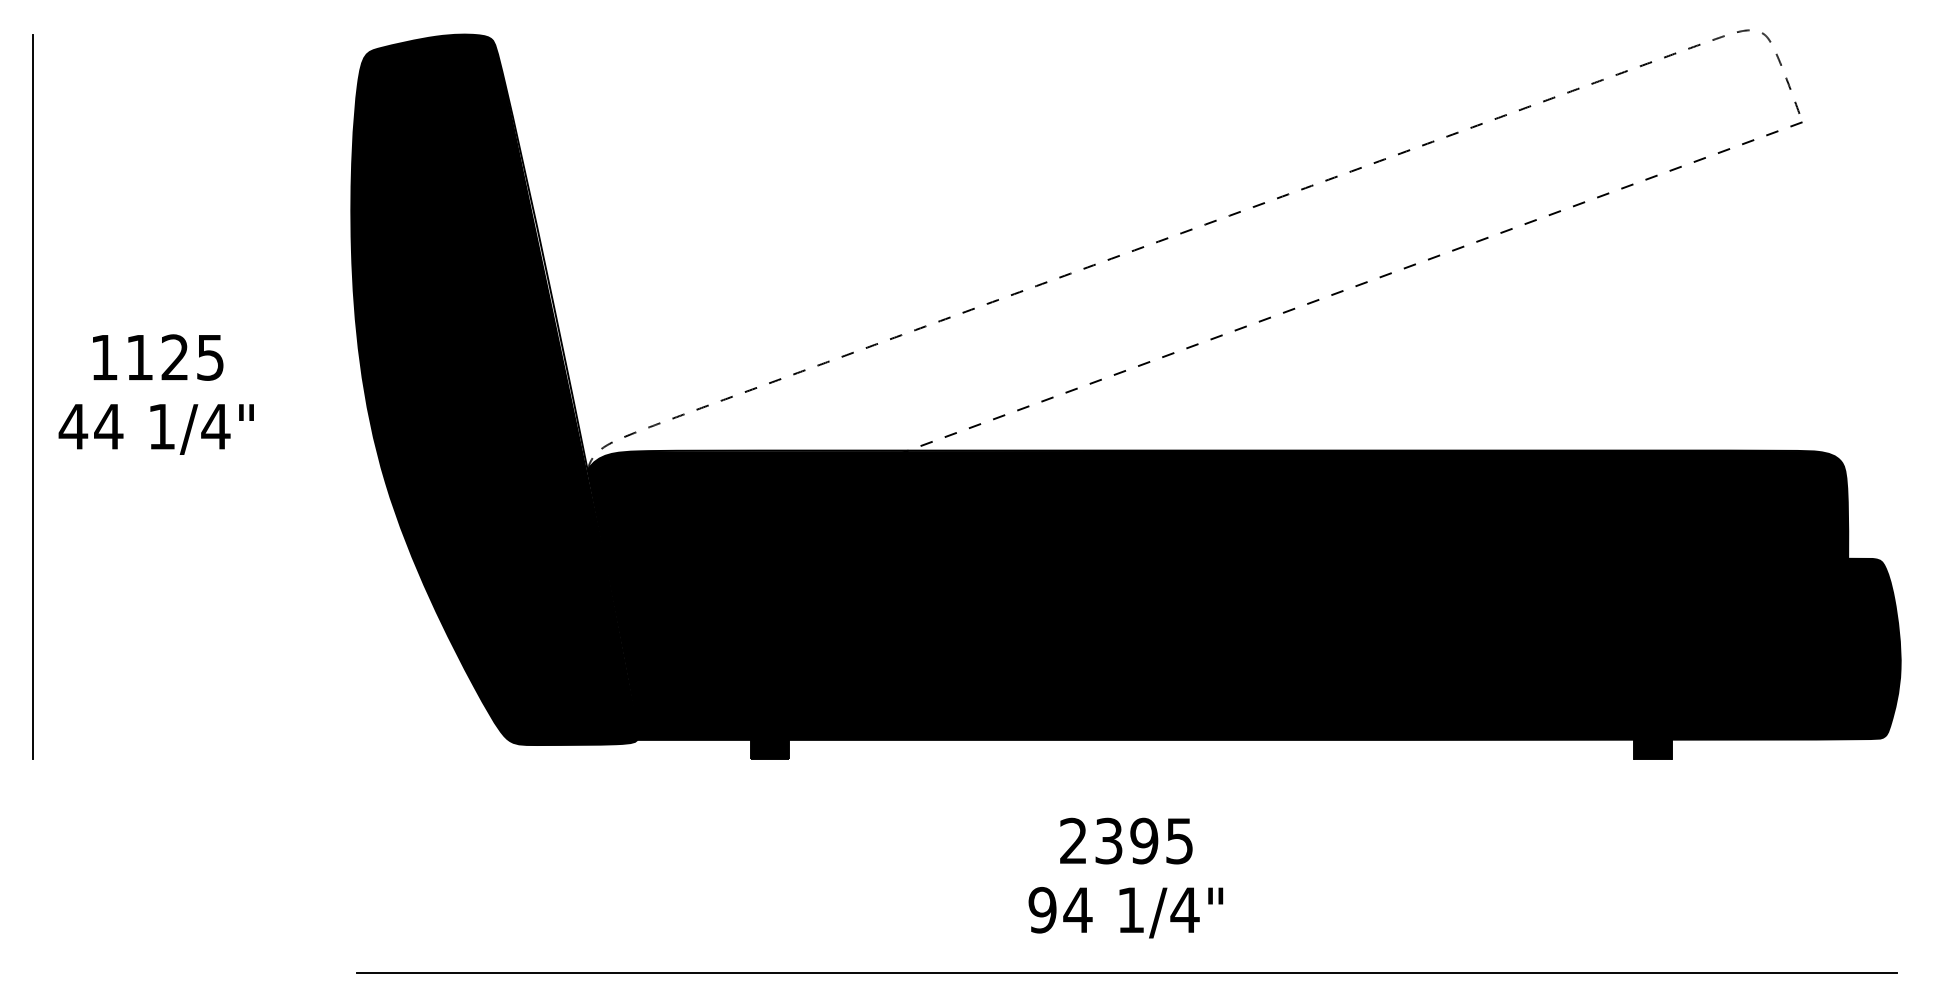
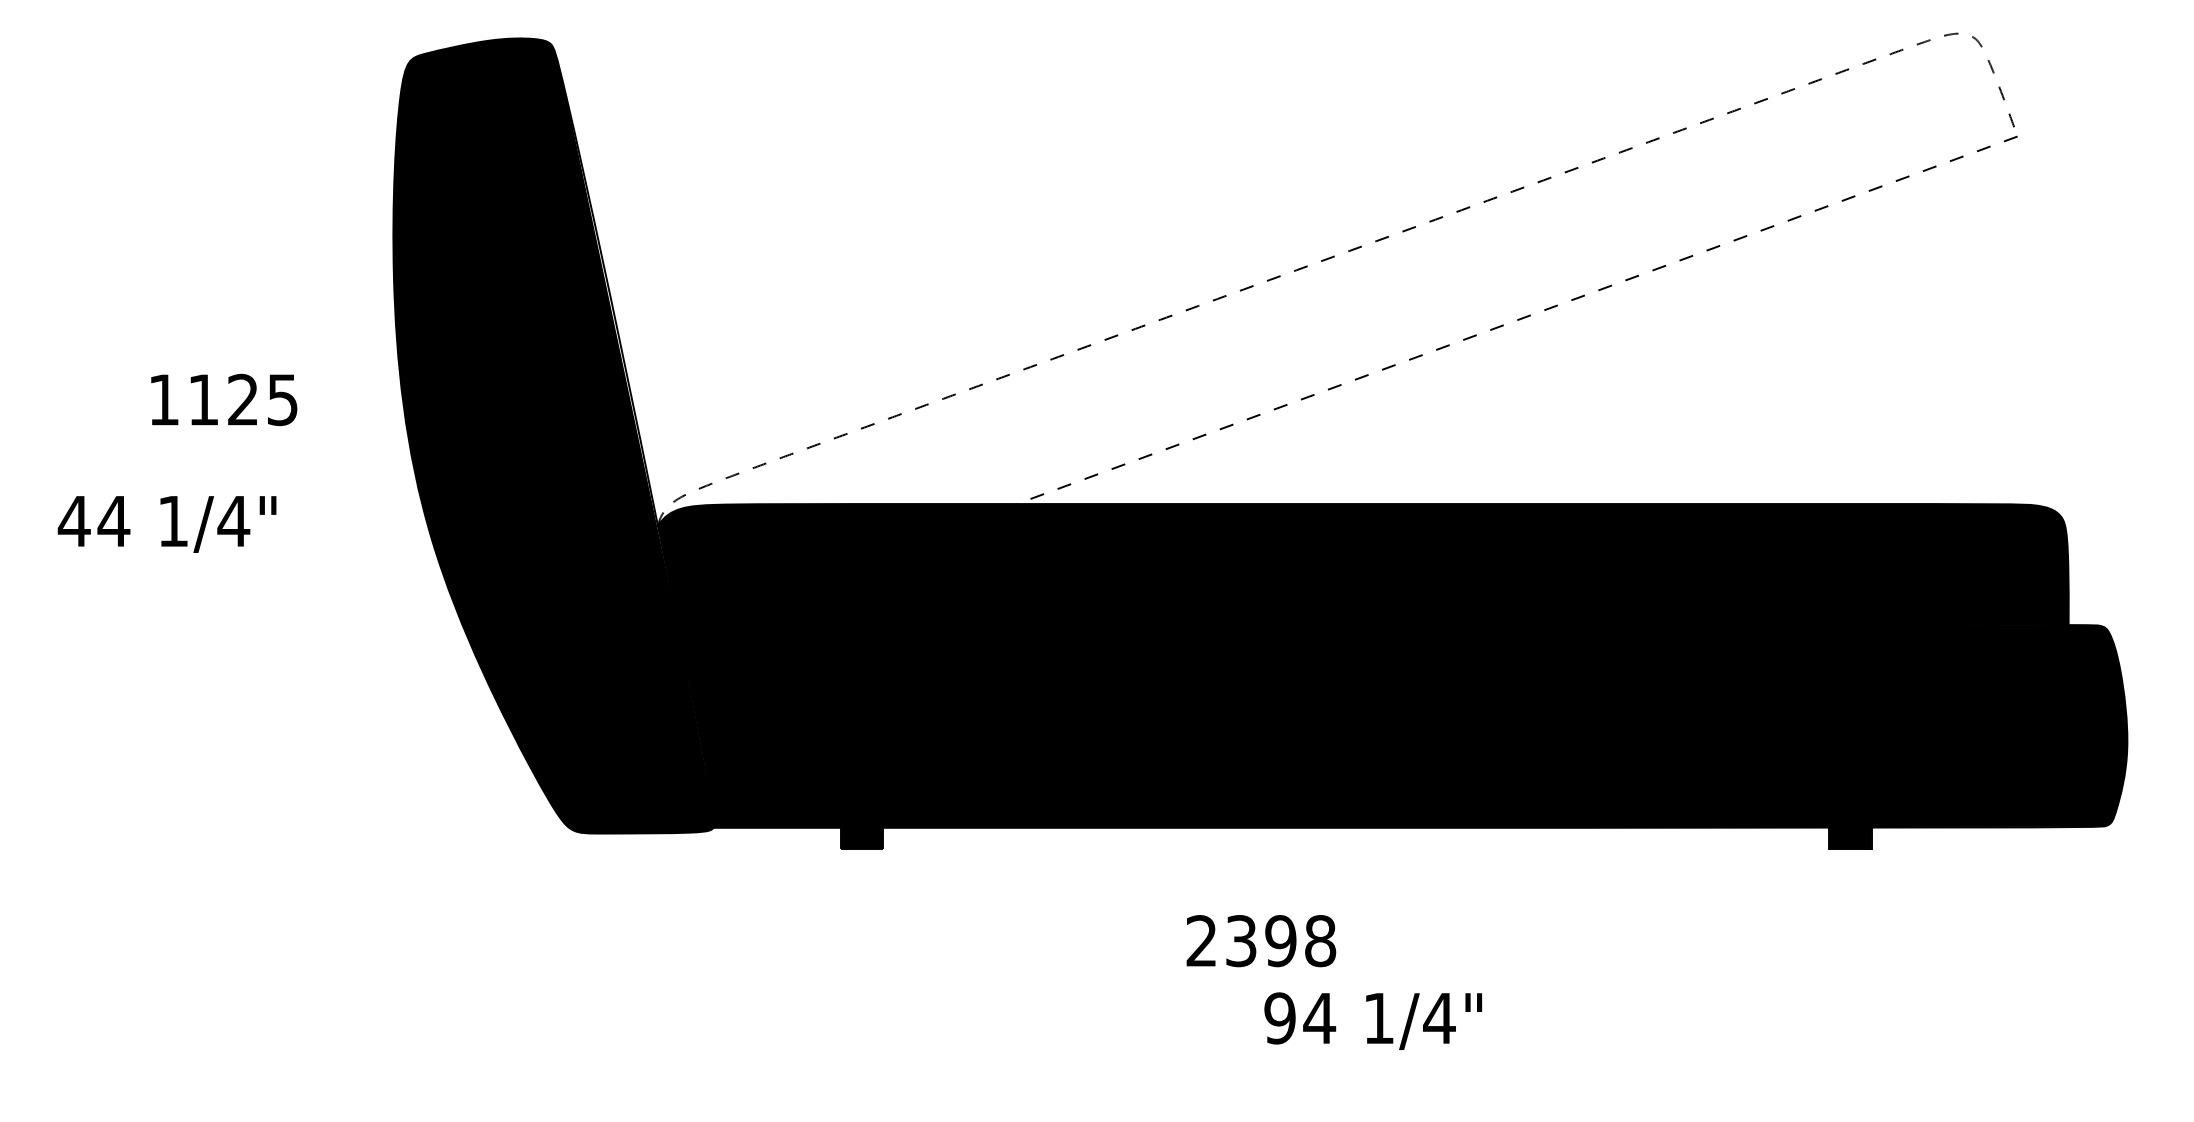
text: (158, 357) -> (224, 399), moved
line: (33, 397) -> (37, 444), removed
text: (155, 429) -> (166, 524), moved
text: (1179, 841) -> (1320, 941), 2395 -> 2398
text: (1126, 912) -> (1373, 1020), moved
line: (1126, 972) -> (1261, 1088), removed

